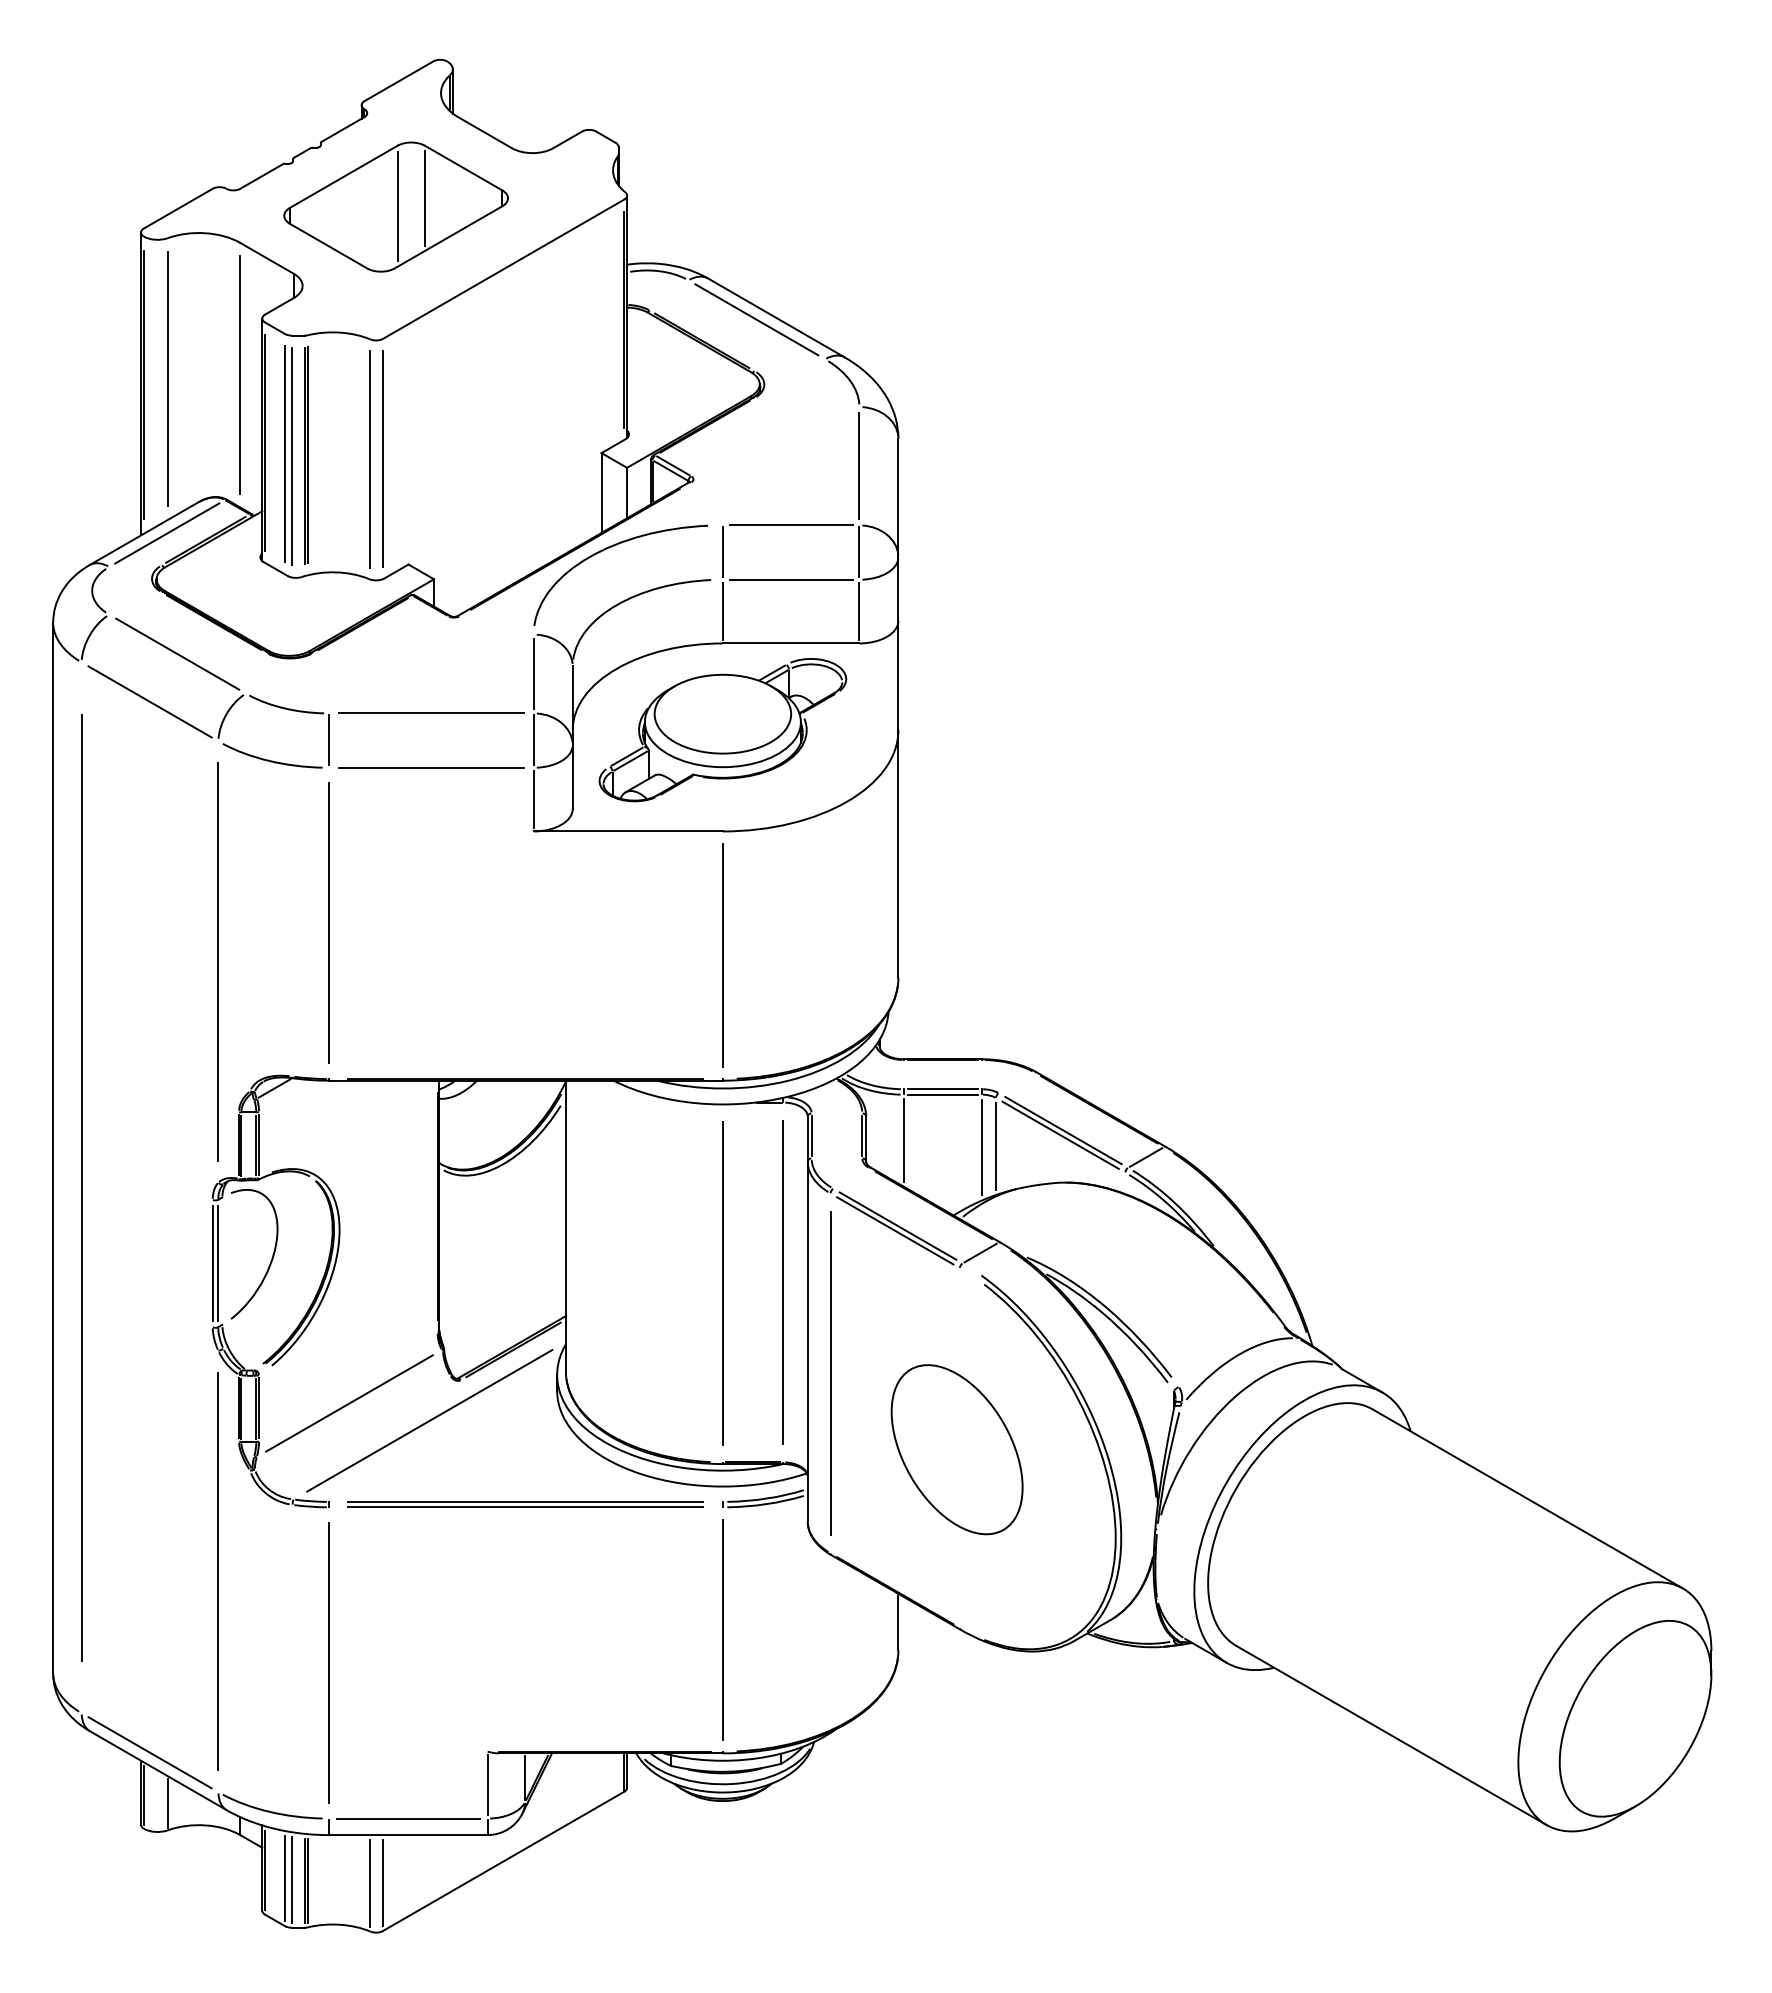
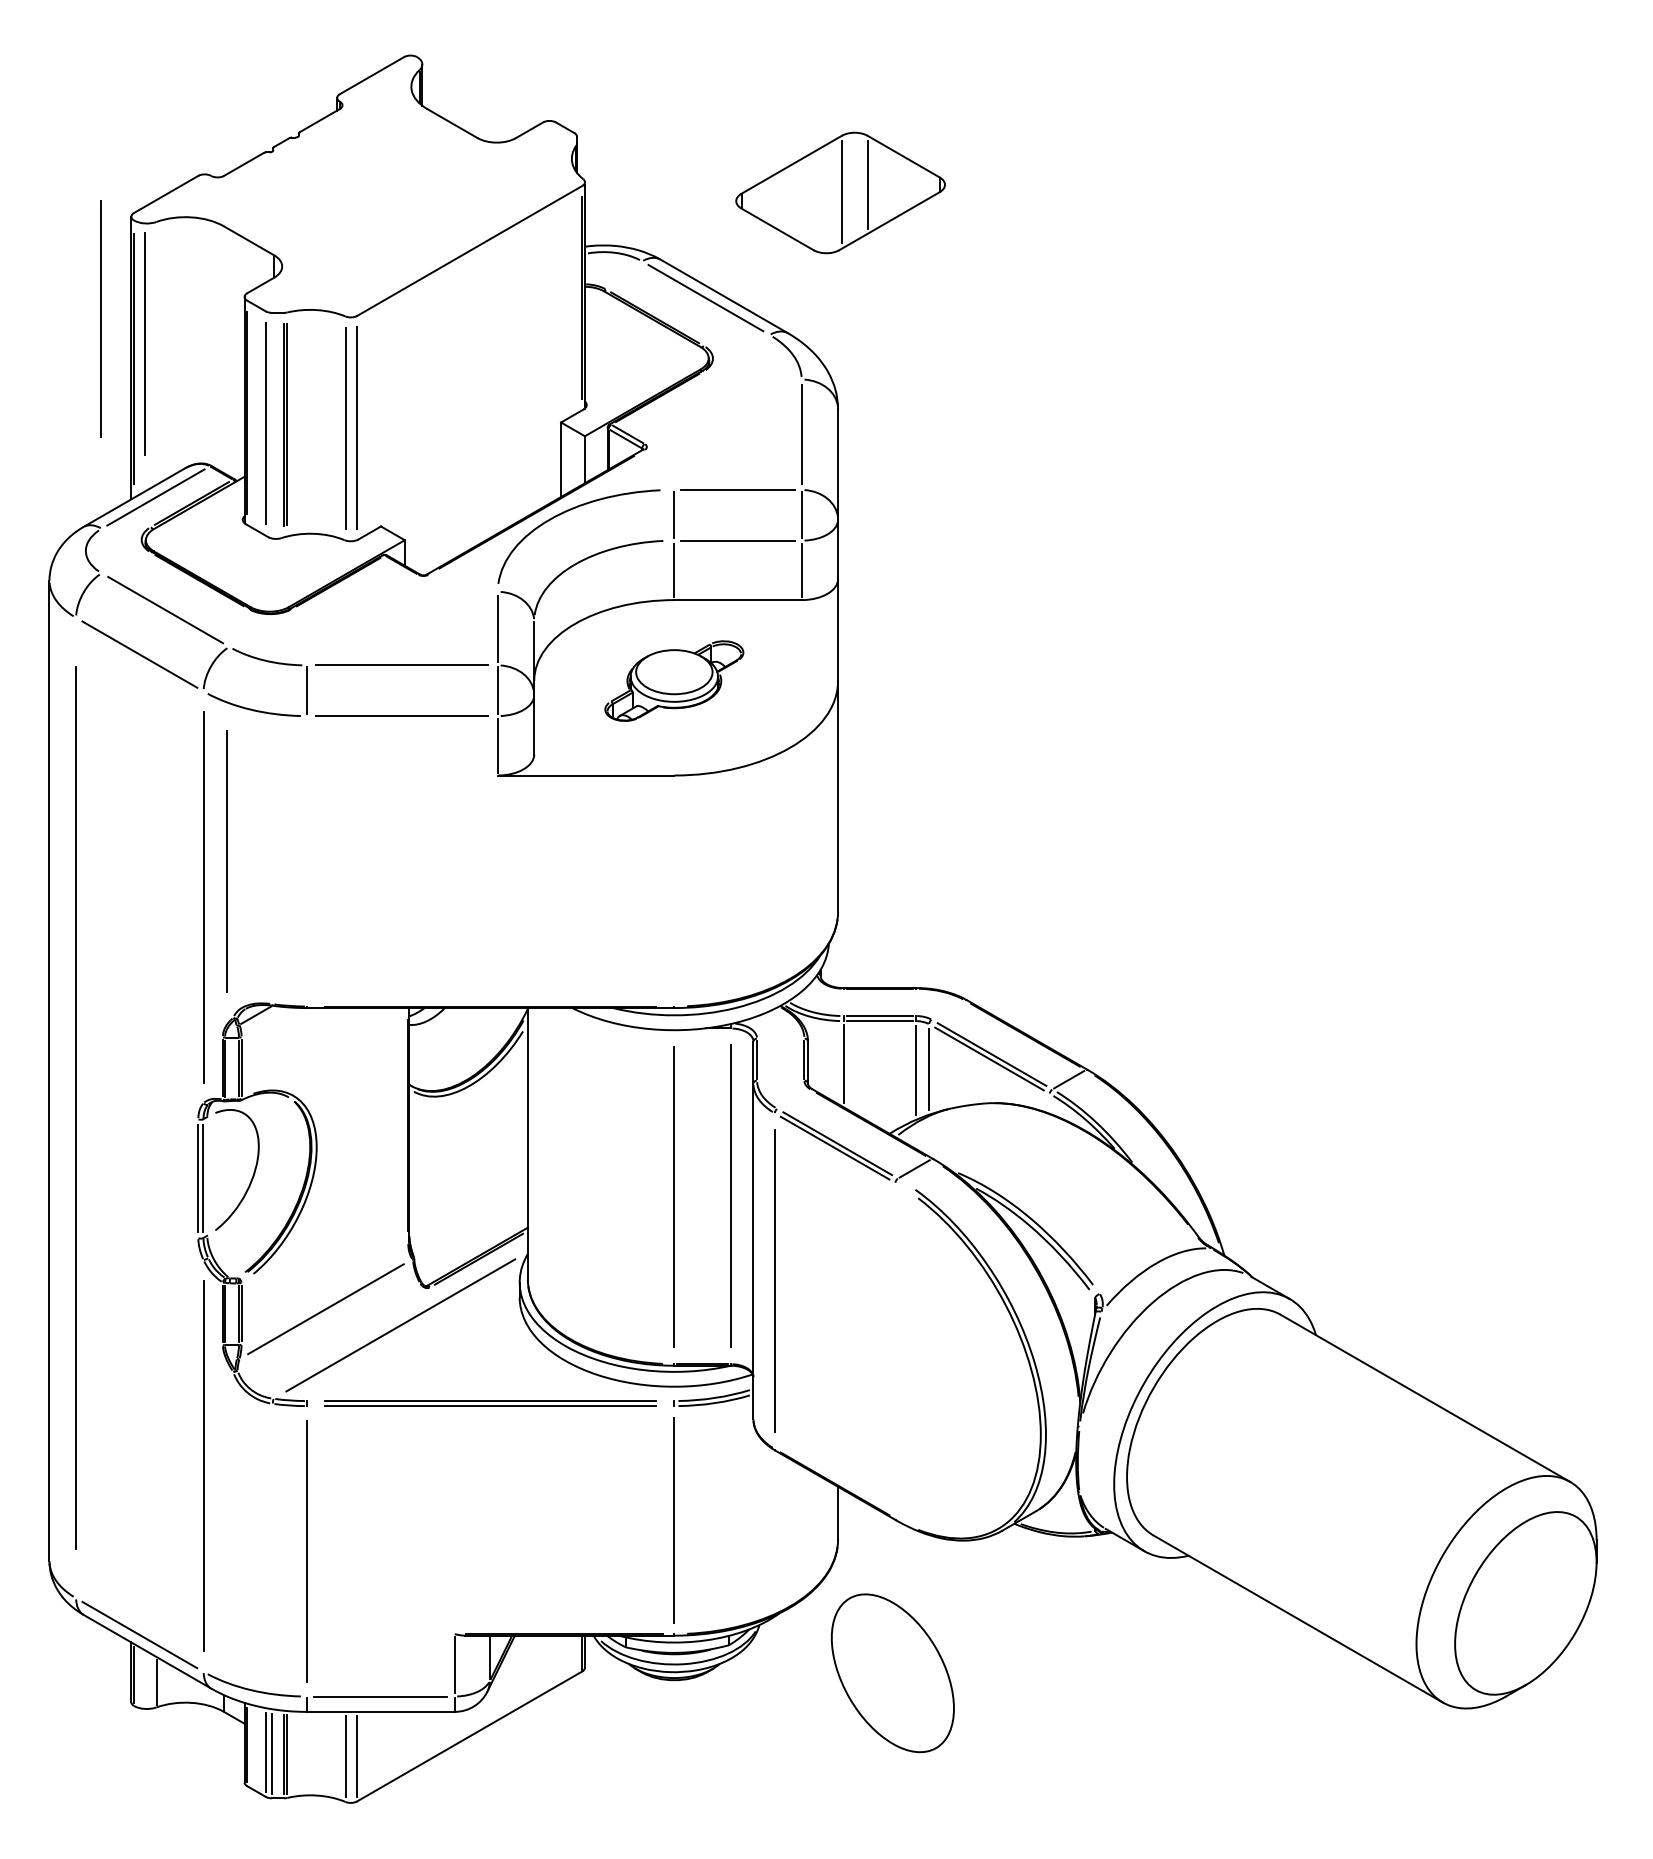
part: (395, 206) -> (840, 192), moved
line: (239, 374) -> (144, 343), moved
line: (167, 378) -> (101, 318), moved
line: (291, 456) -> (271, 425), removed
part: (722, 730) -> (673, 681), size x0.6
line: (328, 922) -> (227, 860), moved
line: (722, 954) -> (673, 890), removed
part: (956, 1449) -> (892, 1673), moved

